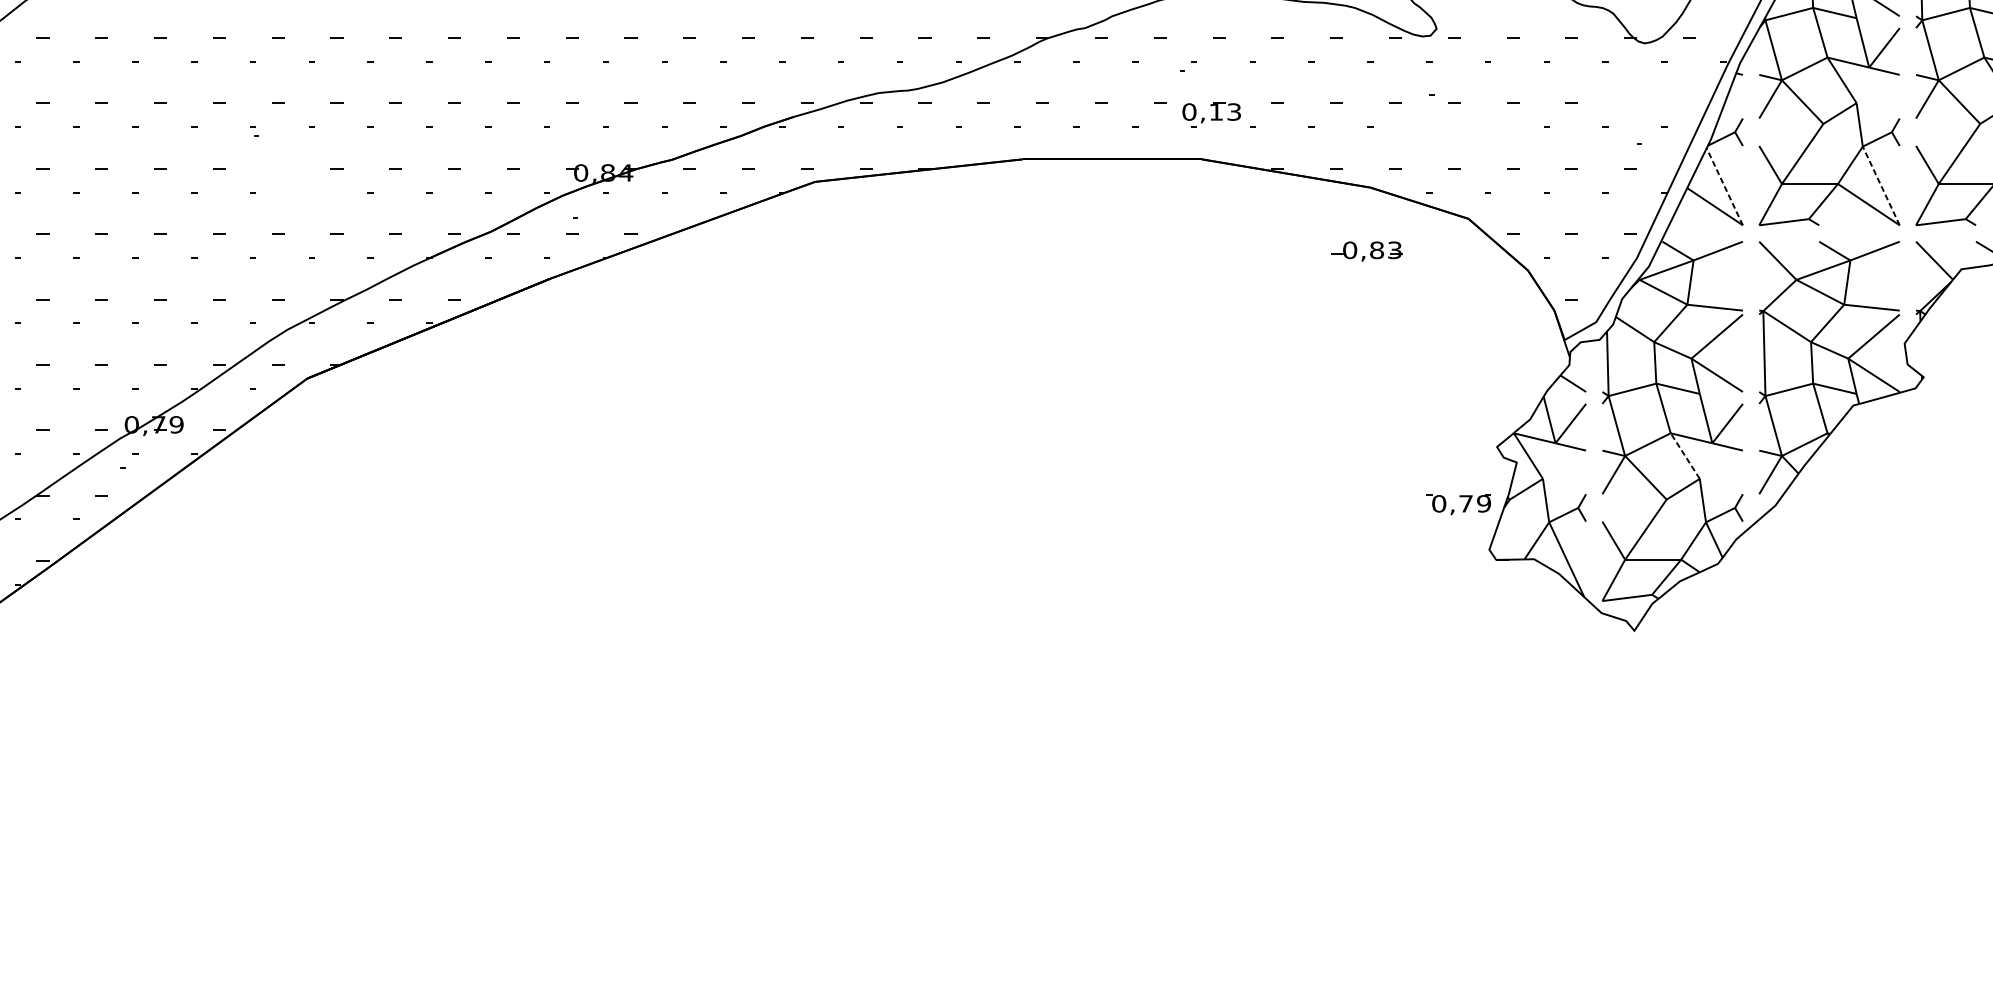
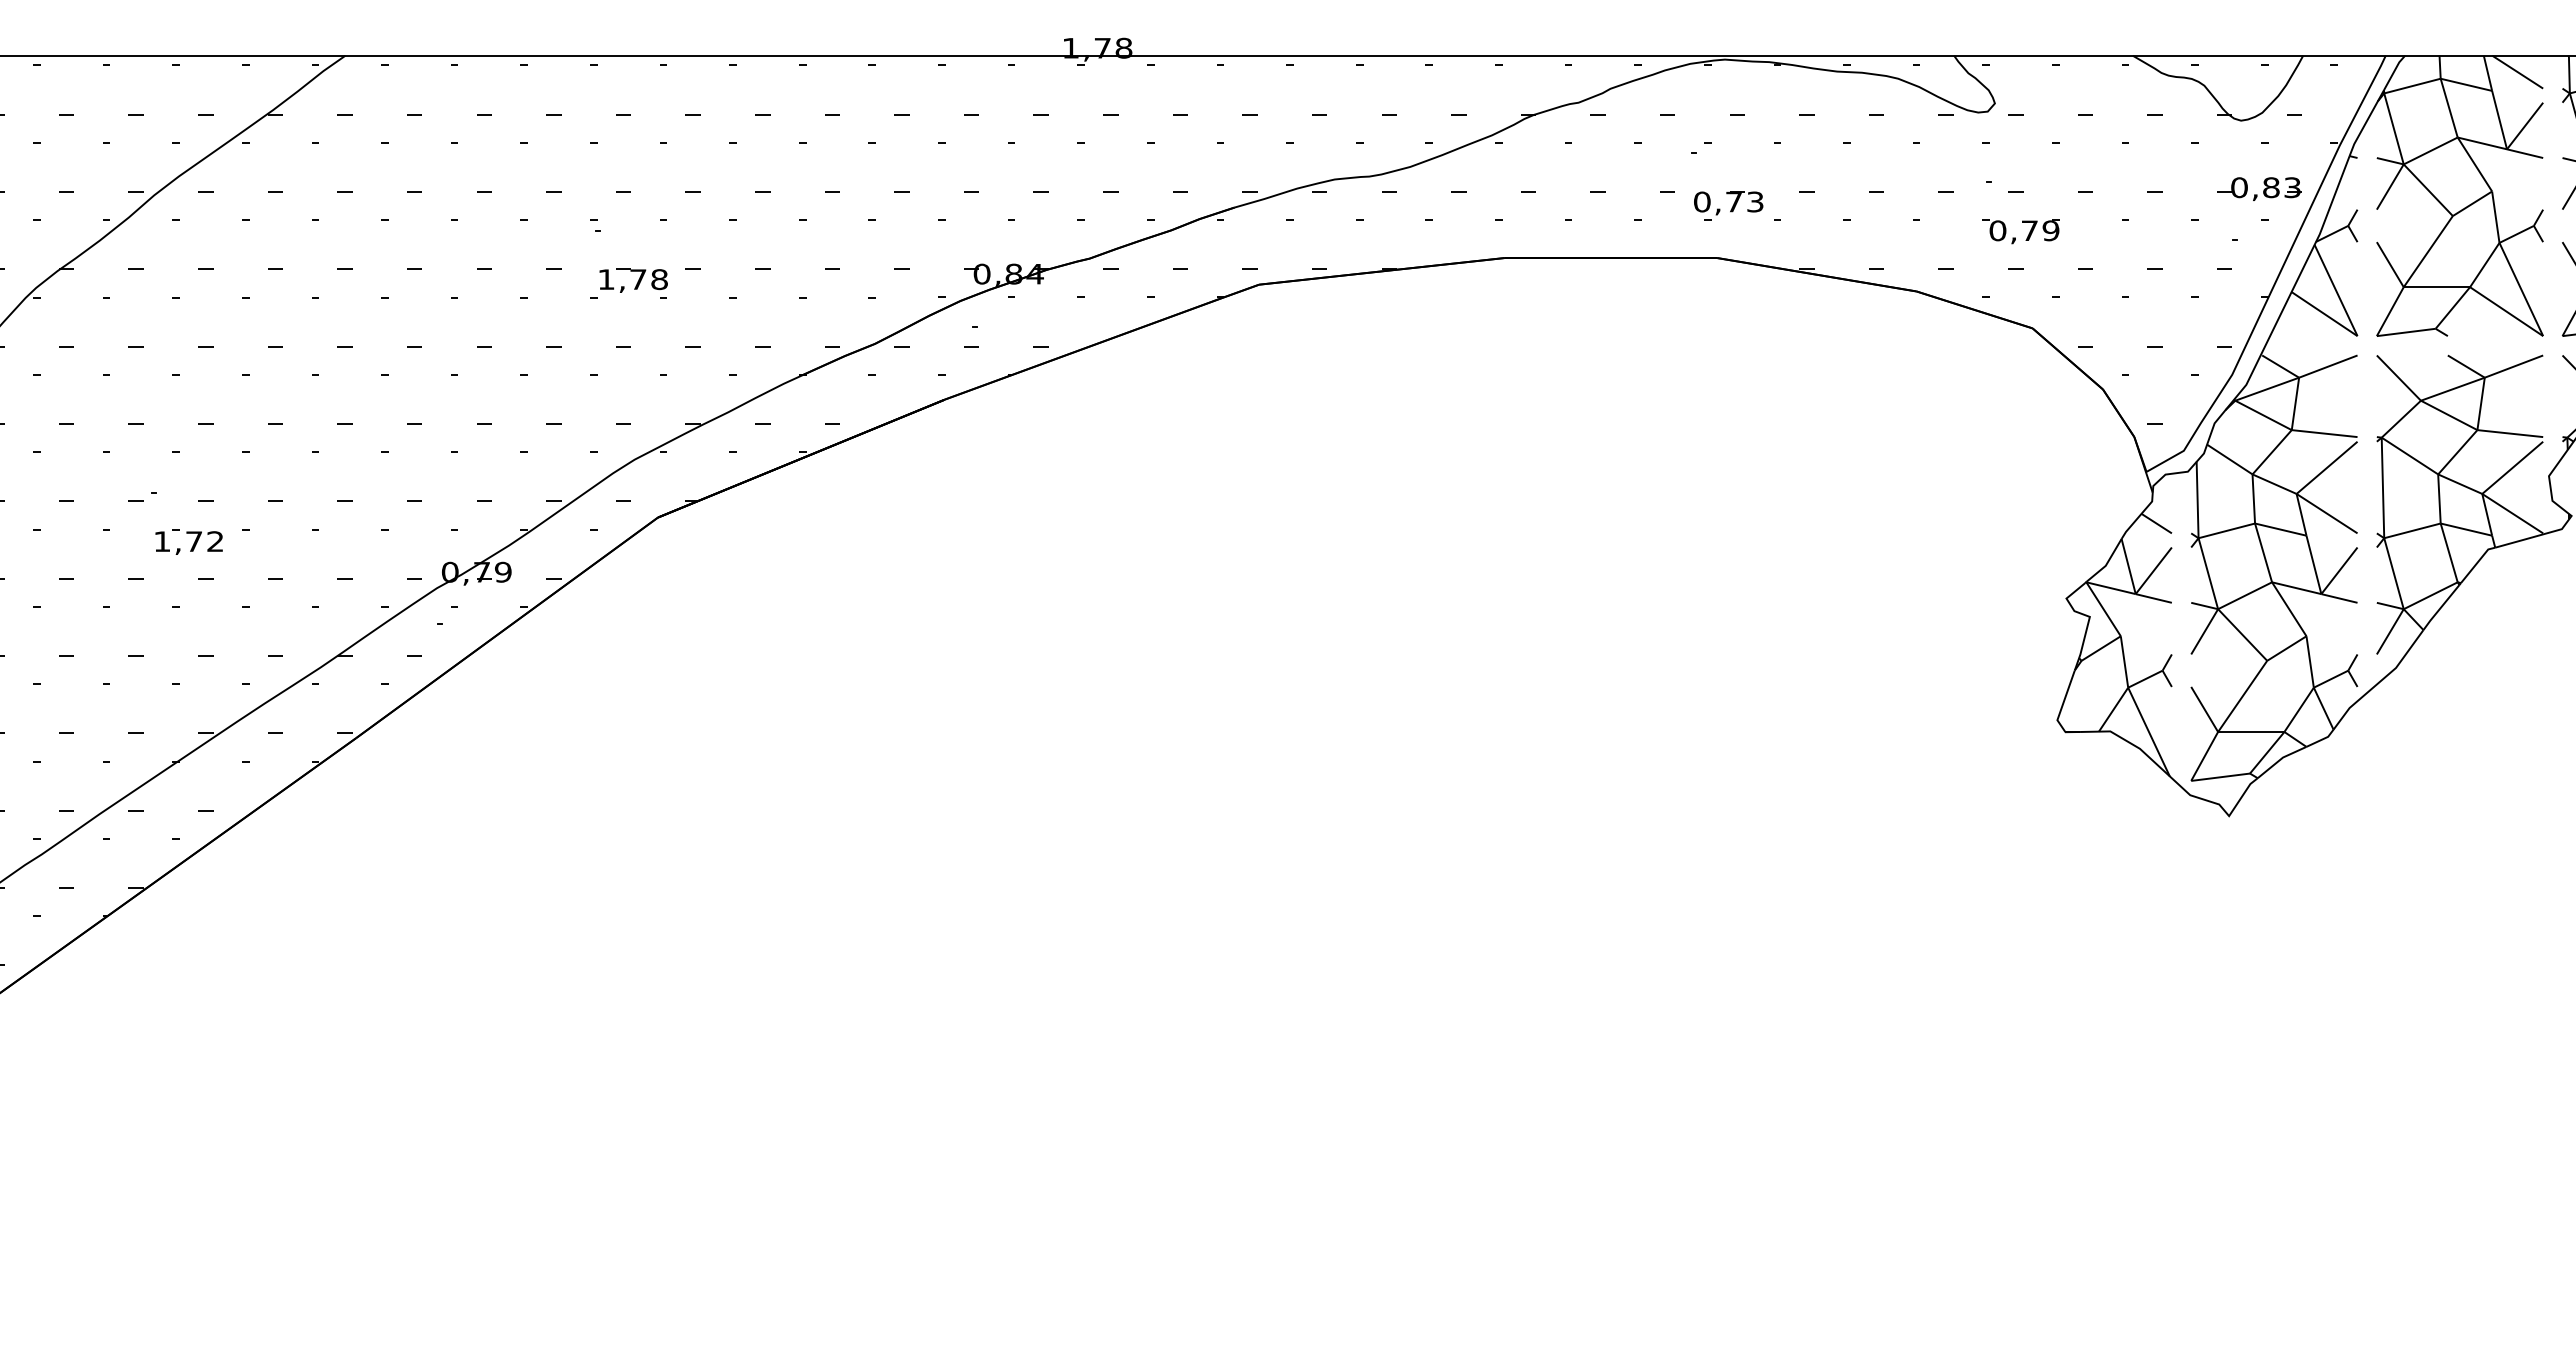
text: (1215, 111) -> (1733, 201), 0,13 -> 0,73
part: (286, 180) -> (633, 283), added
line: (1881, 185) -> (2521, 289), dashed -> solid
line: (1724, 186) -> (2335, 290), dashed -> solid
part: (1367, 251) -> (2259, 188), moved
line: (1685, 456) -> (2289, 609), dashed -> solid
part: (1454, 509) -> (2015, 237), moved

